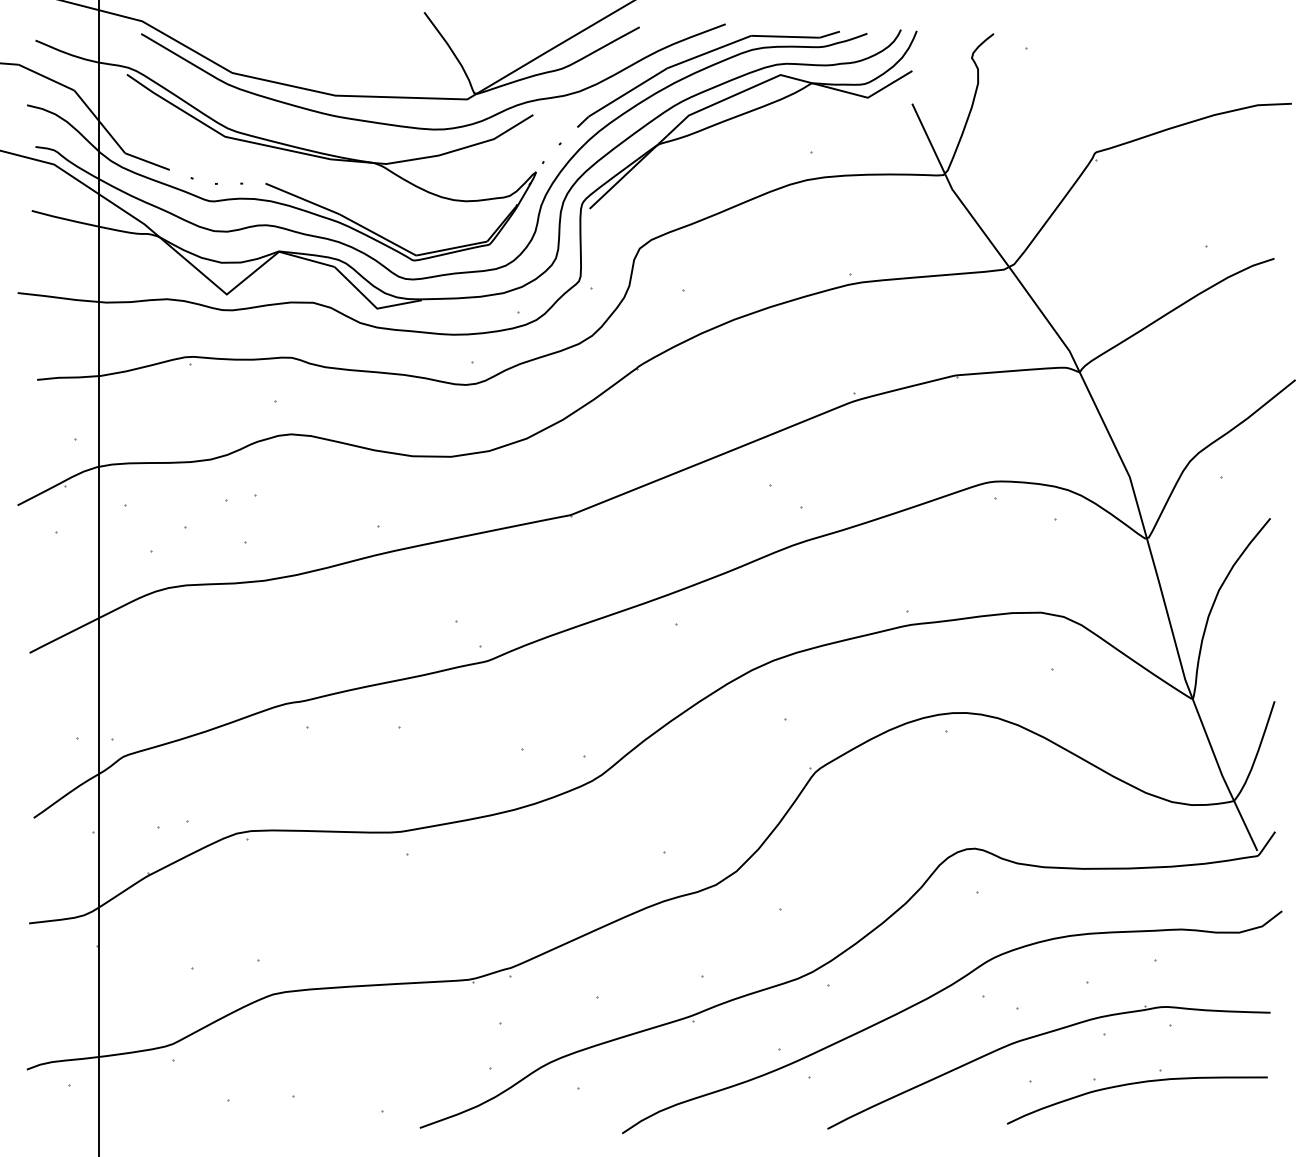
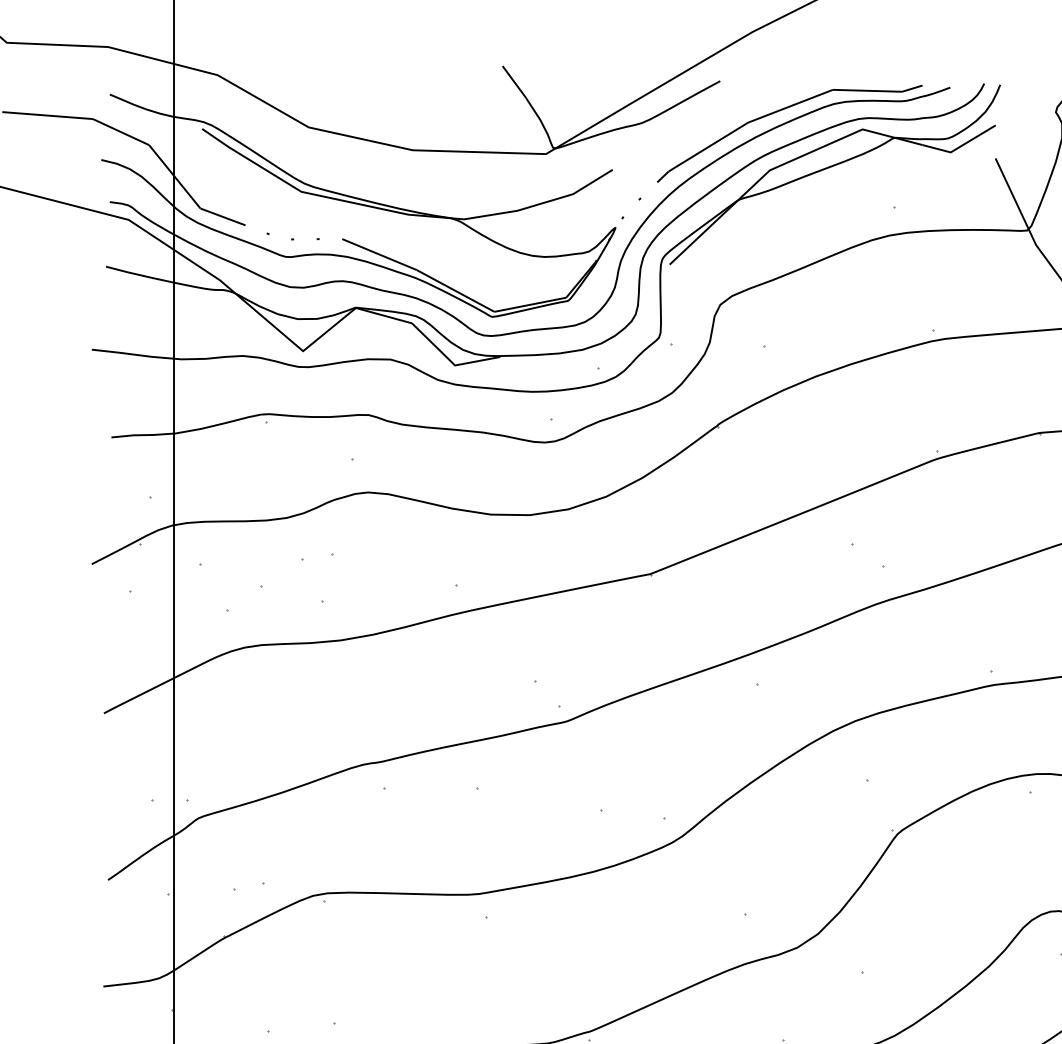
curve: (433, 128) -> (511, 183), removed

